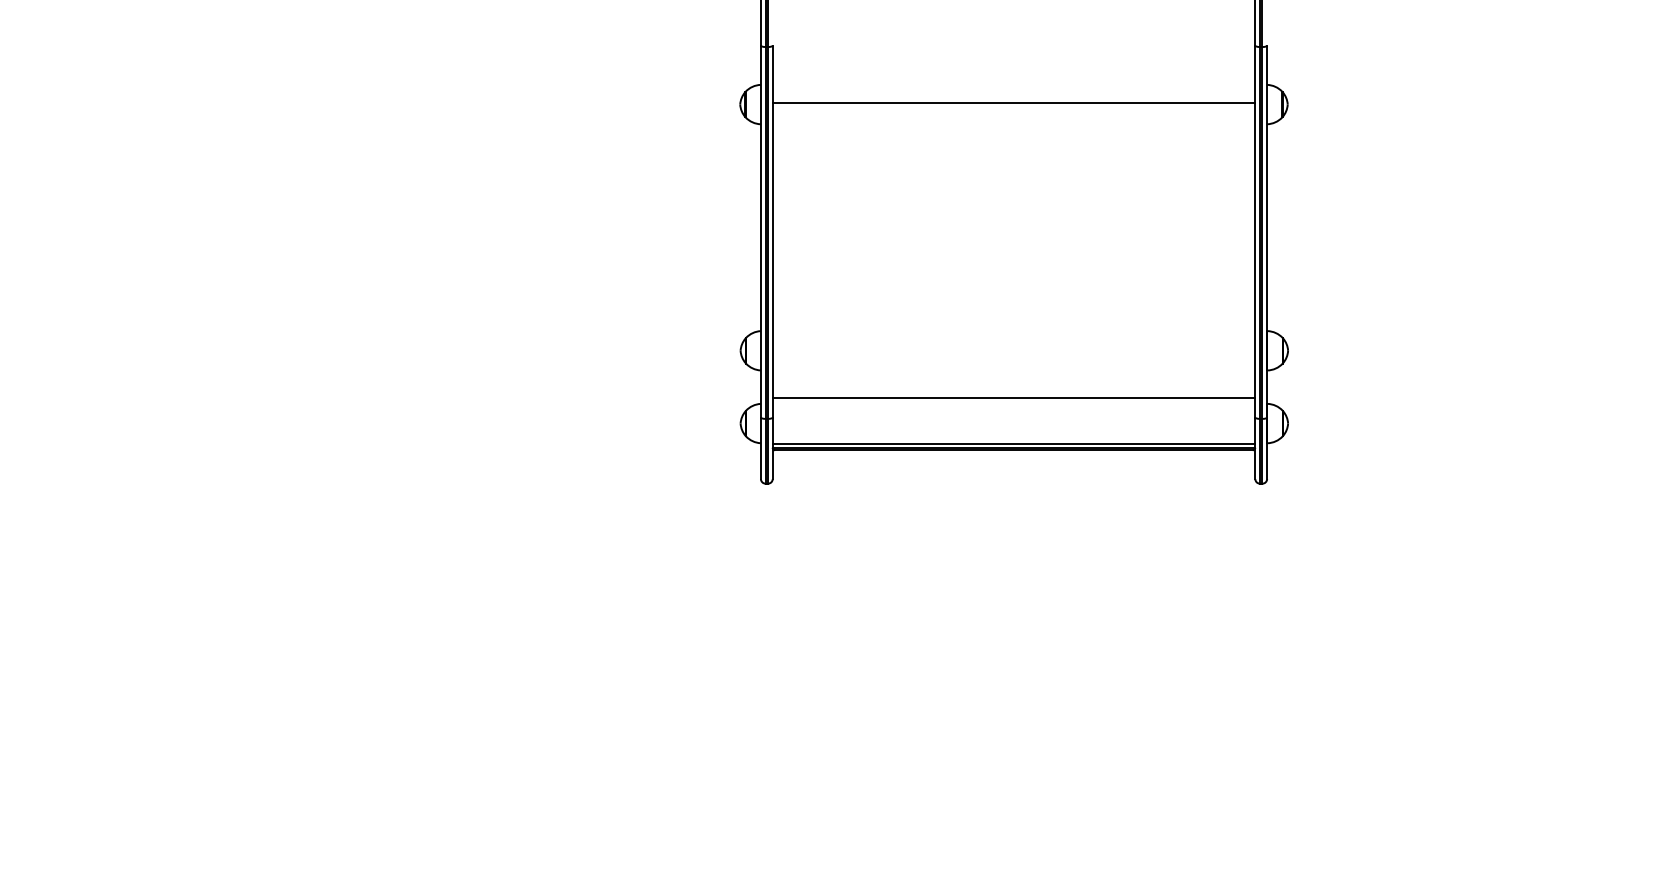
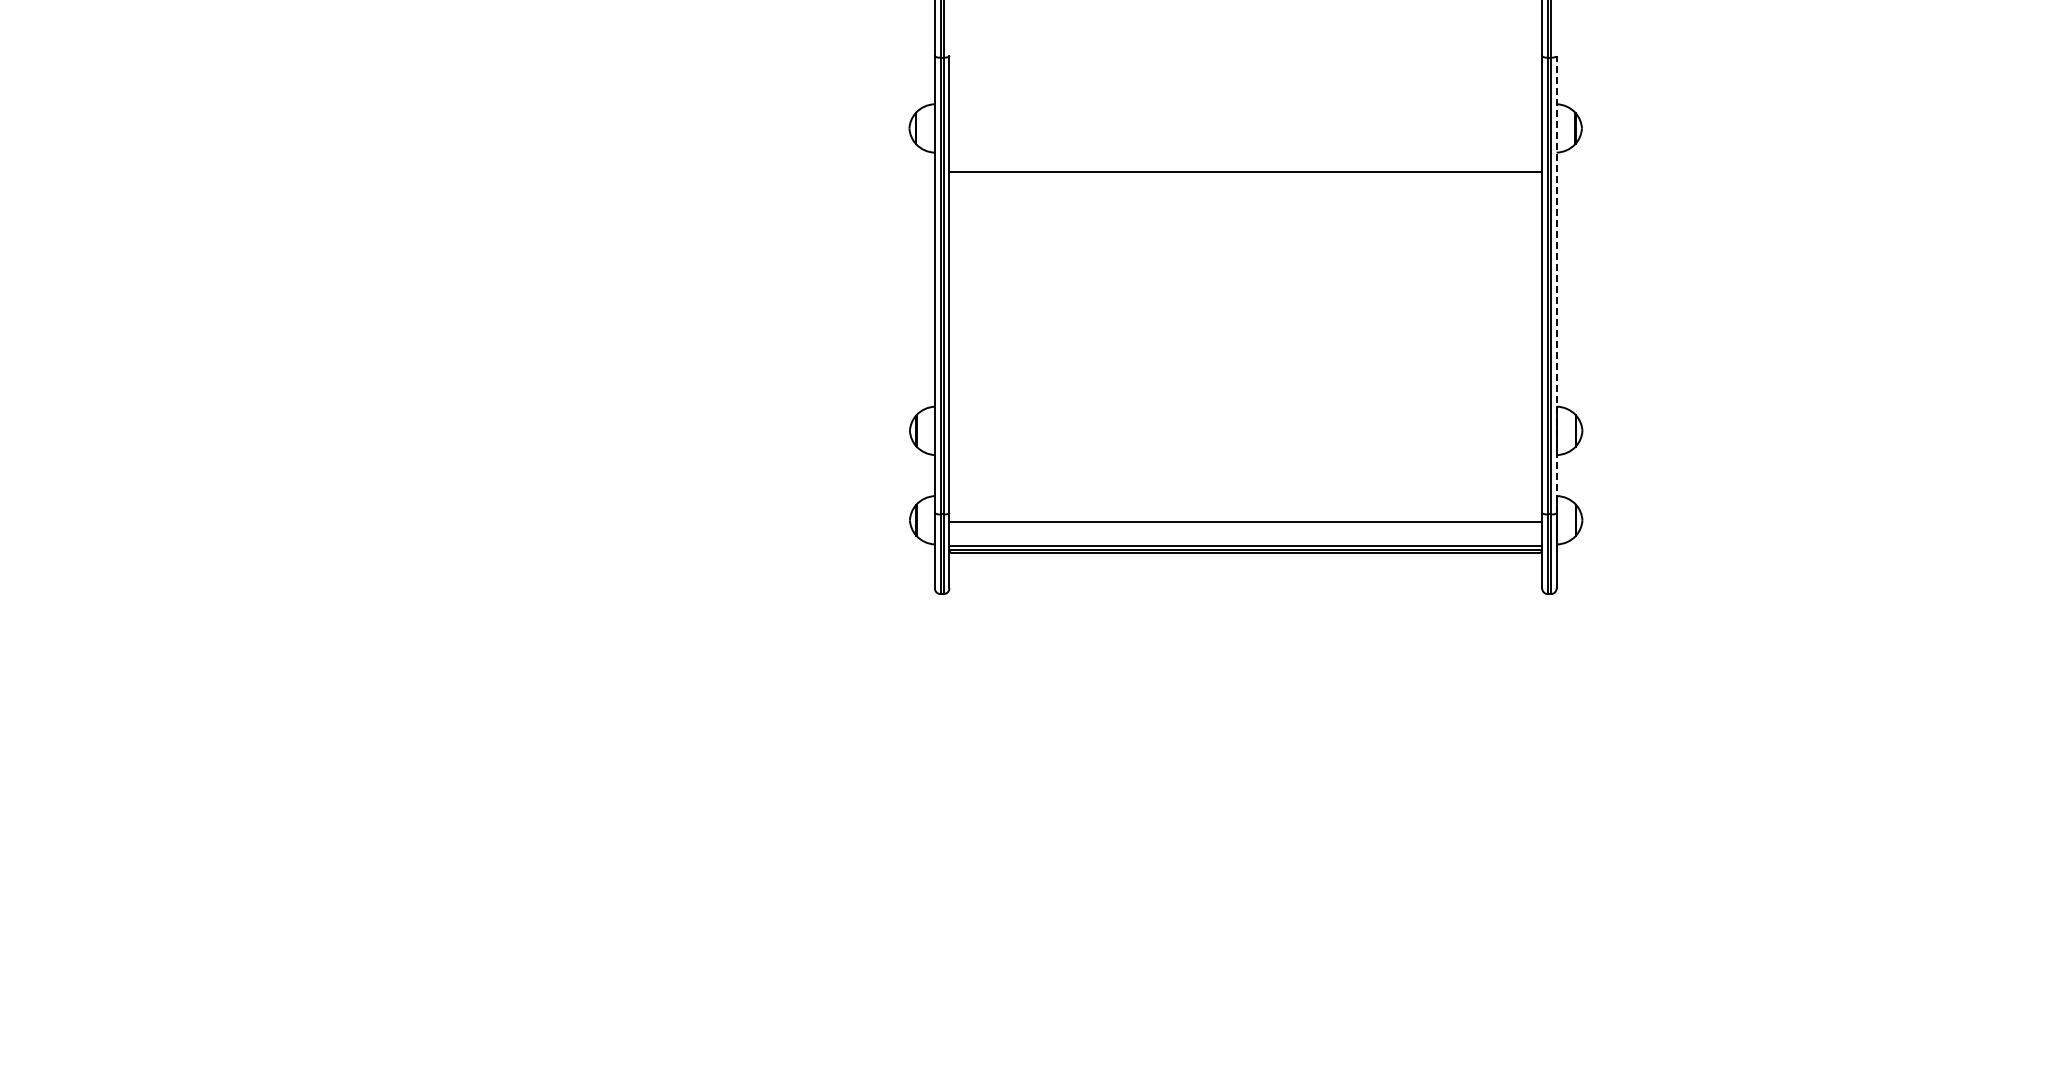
line: (1013, 102) -> (1245, 171), moved
line: (1266, 231) -> (1556, 284), solid -> dashed
line: (1013, 397) -> (1245, 522), moved

